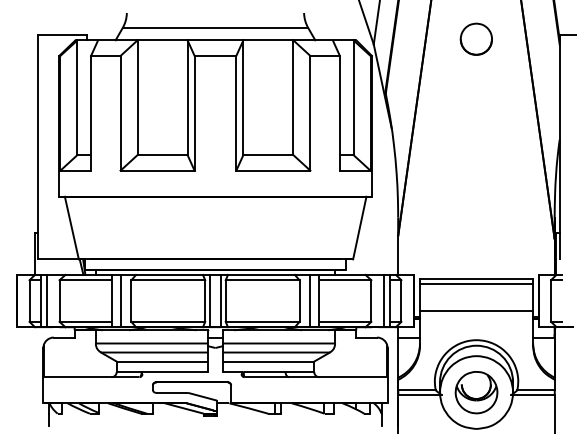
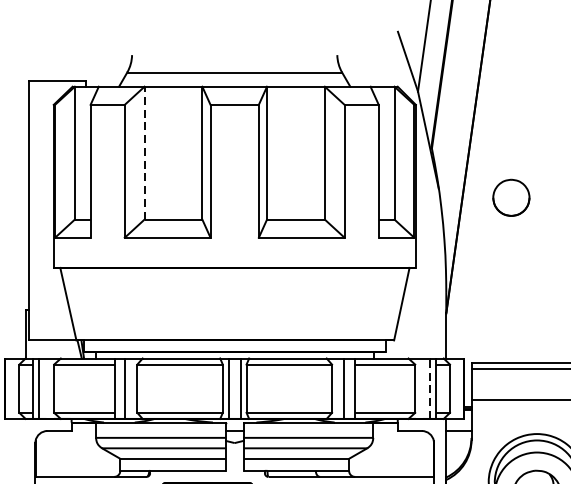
part: (475, 38) -> (510, 196), moved
line: (137, 97) -> (144, 152), solid -> dashed
line: (384, 300) -> (430, 388), solid -> dashed

